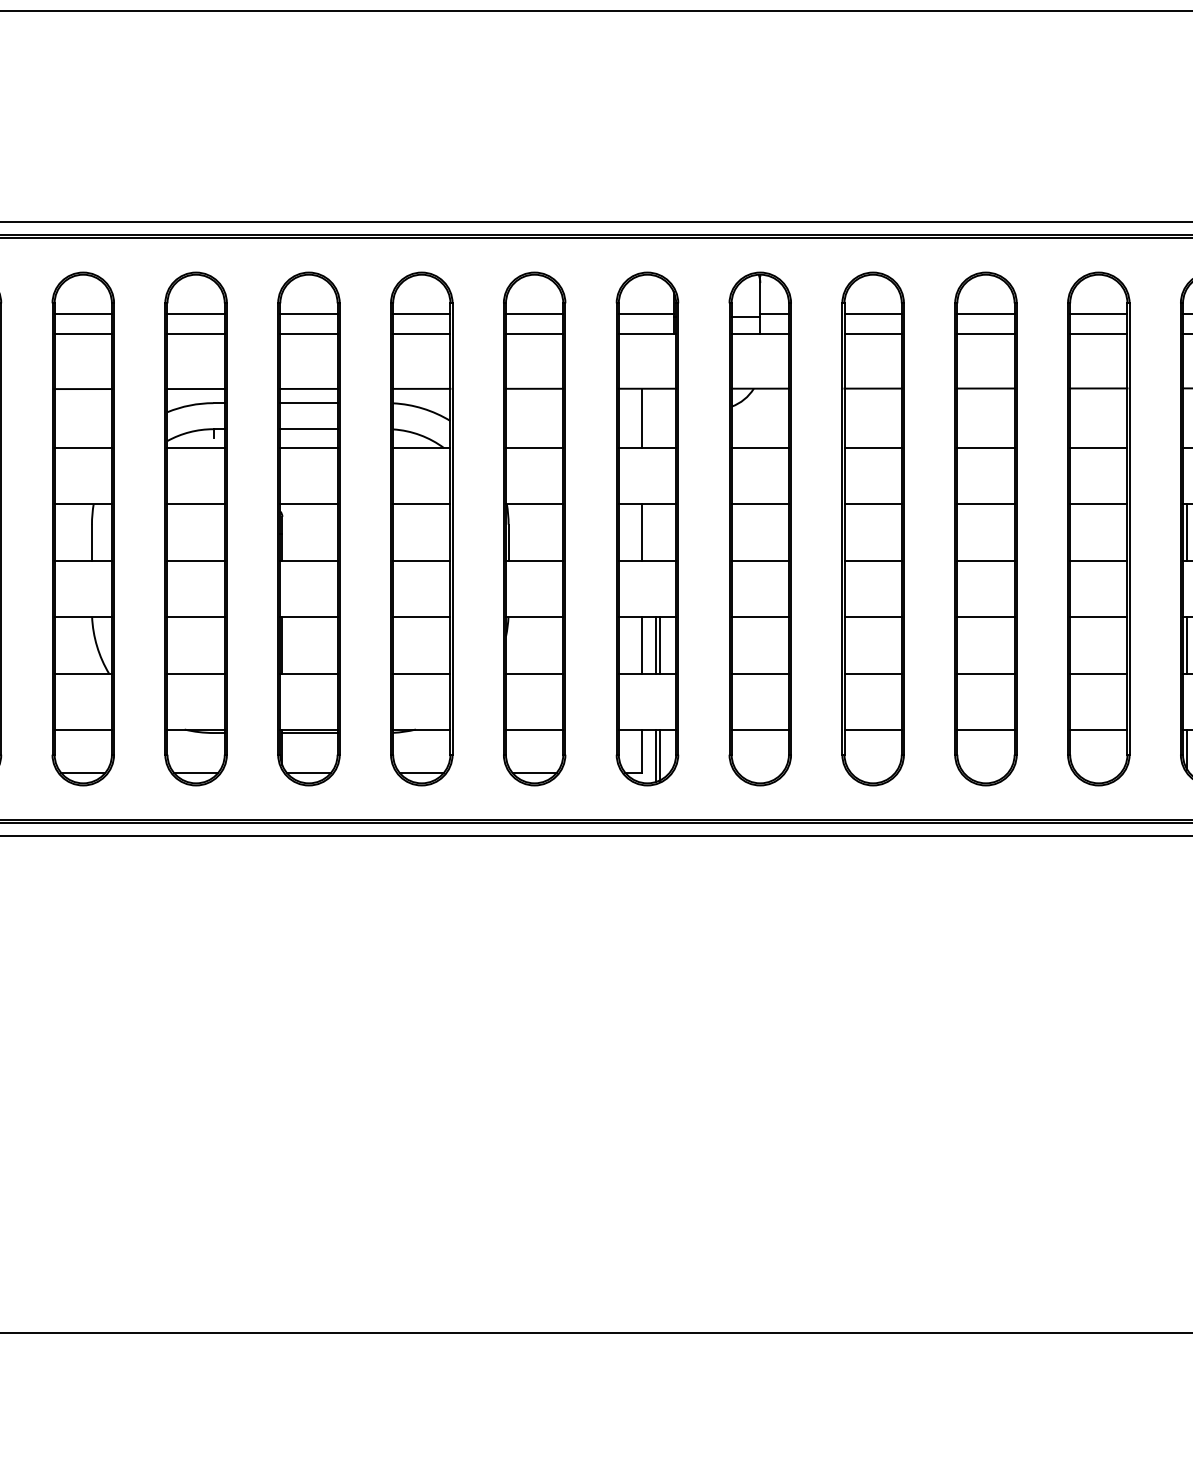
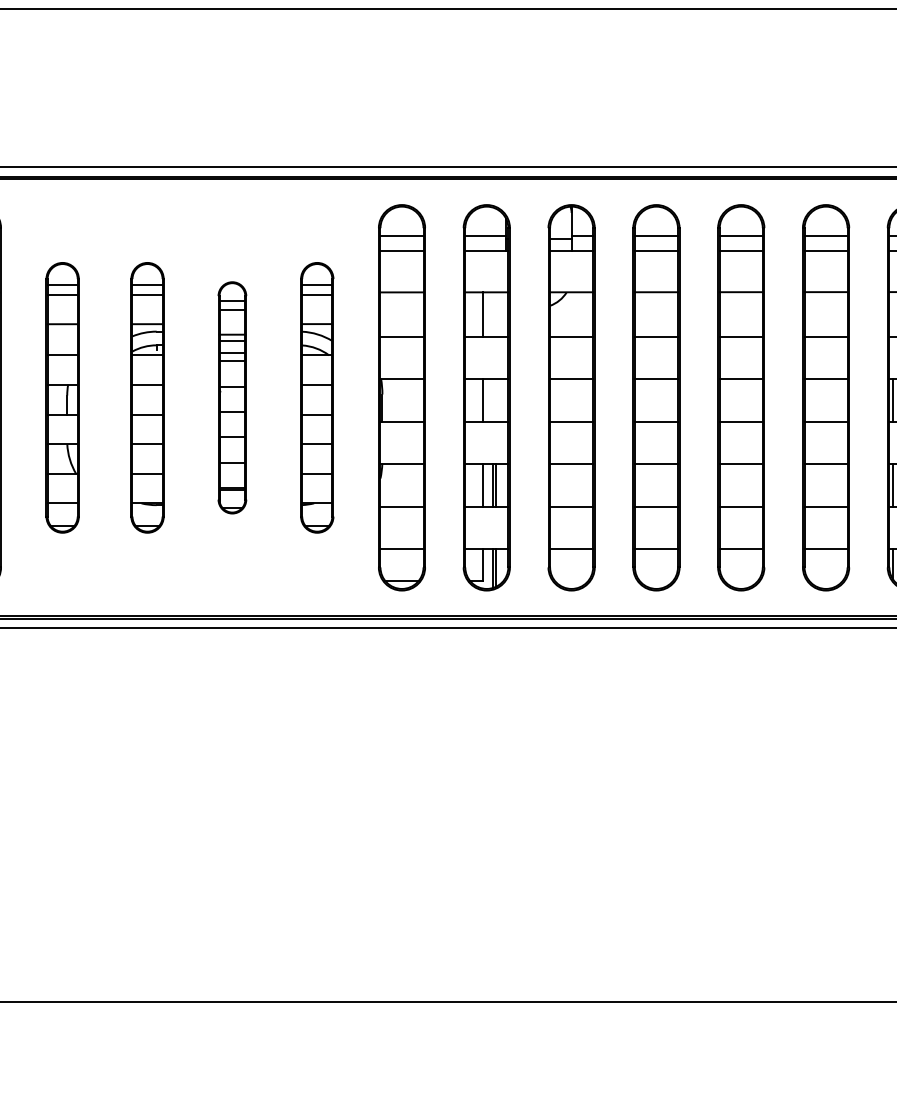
part: (82, 528) -> (62, 397), size x0.7
part: (196, 528) -> (147, 397), size x0.7
part: (309, 528) -> (232, 397), size x0.6
part: (422, 528) -> (317, 397), size x0.7

